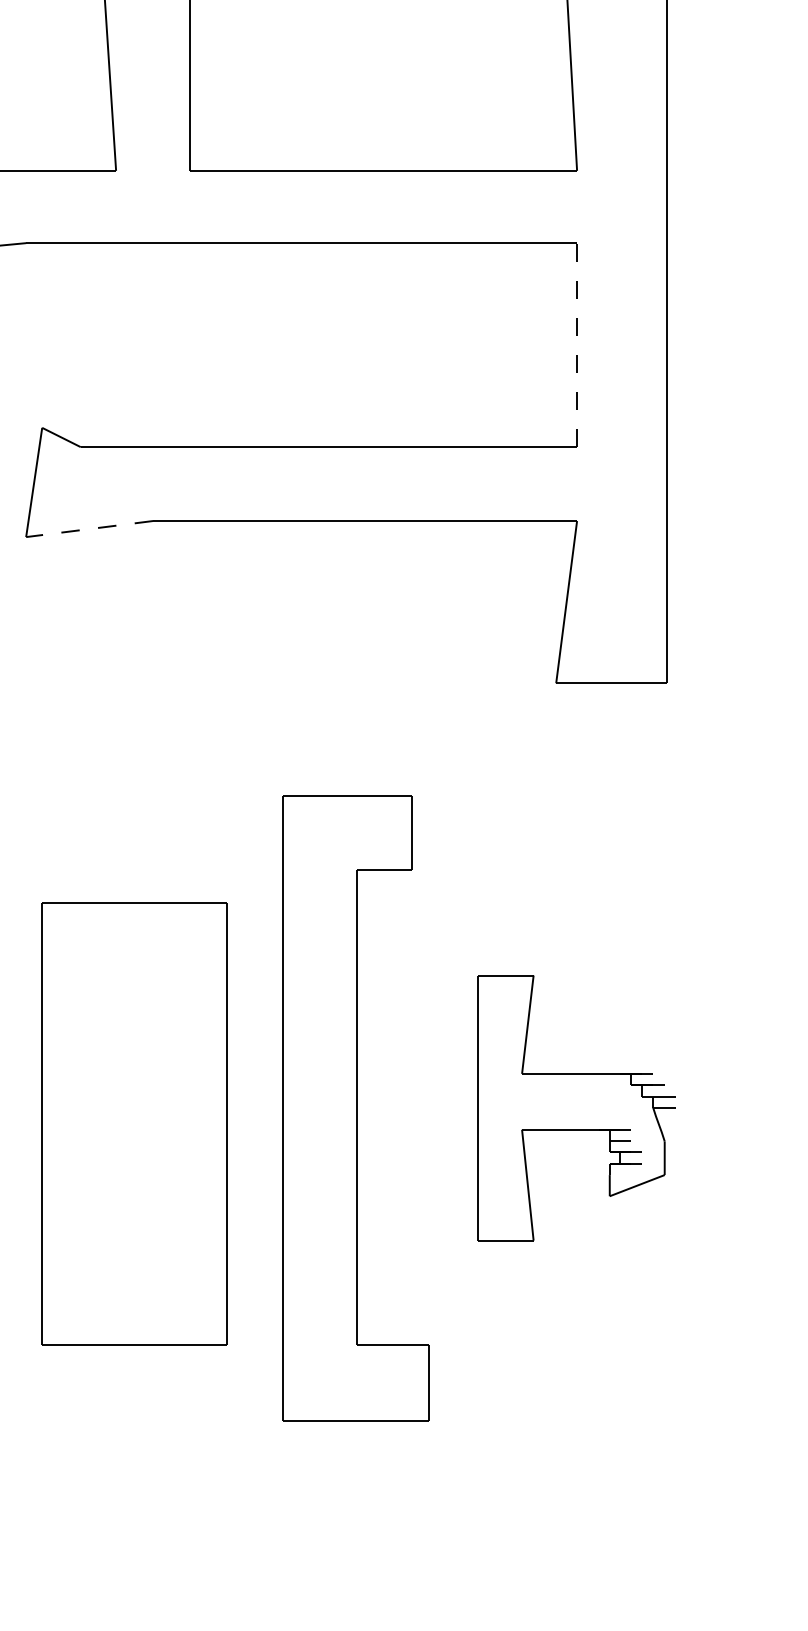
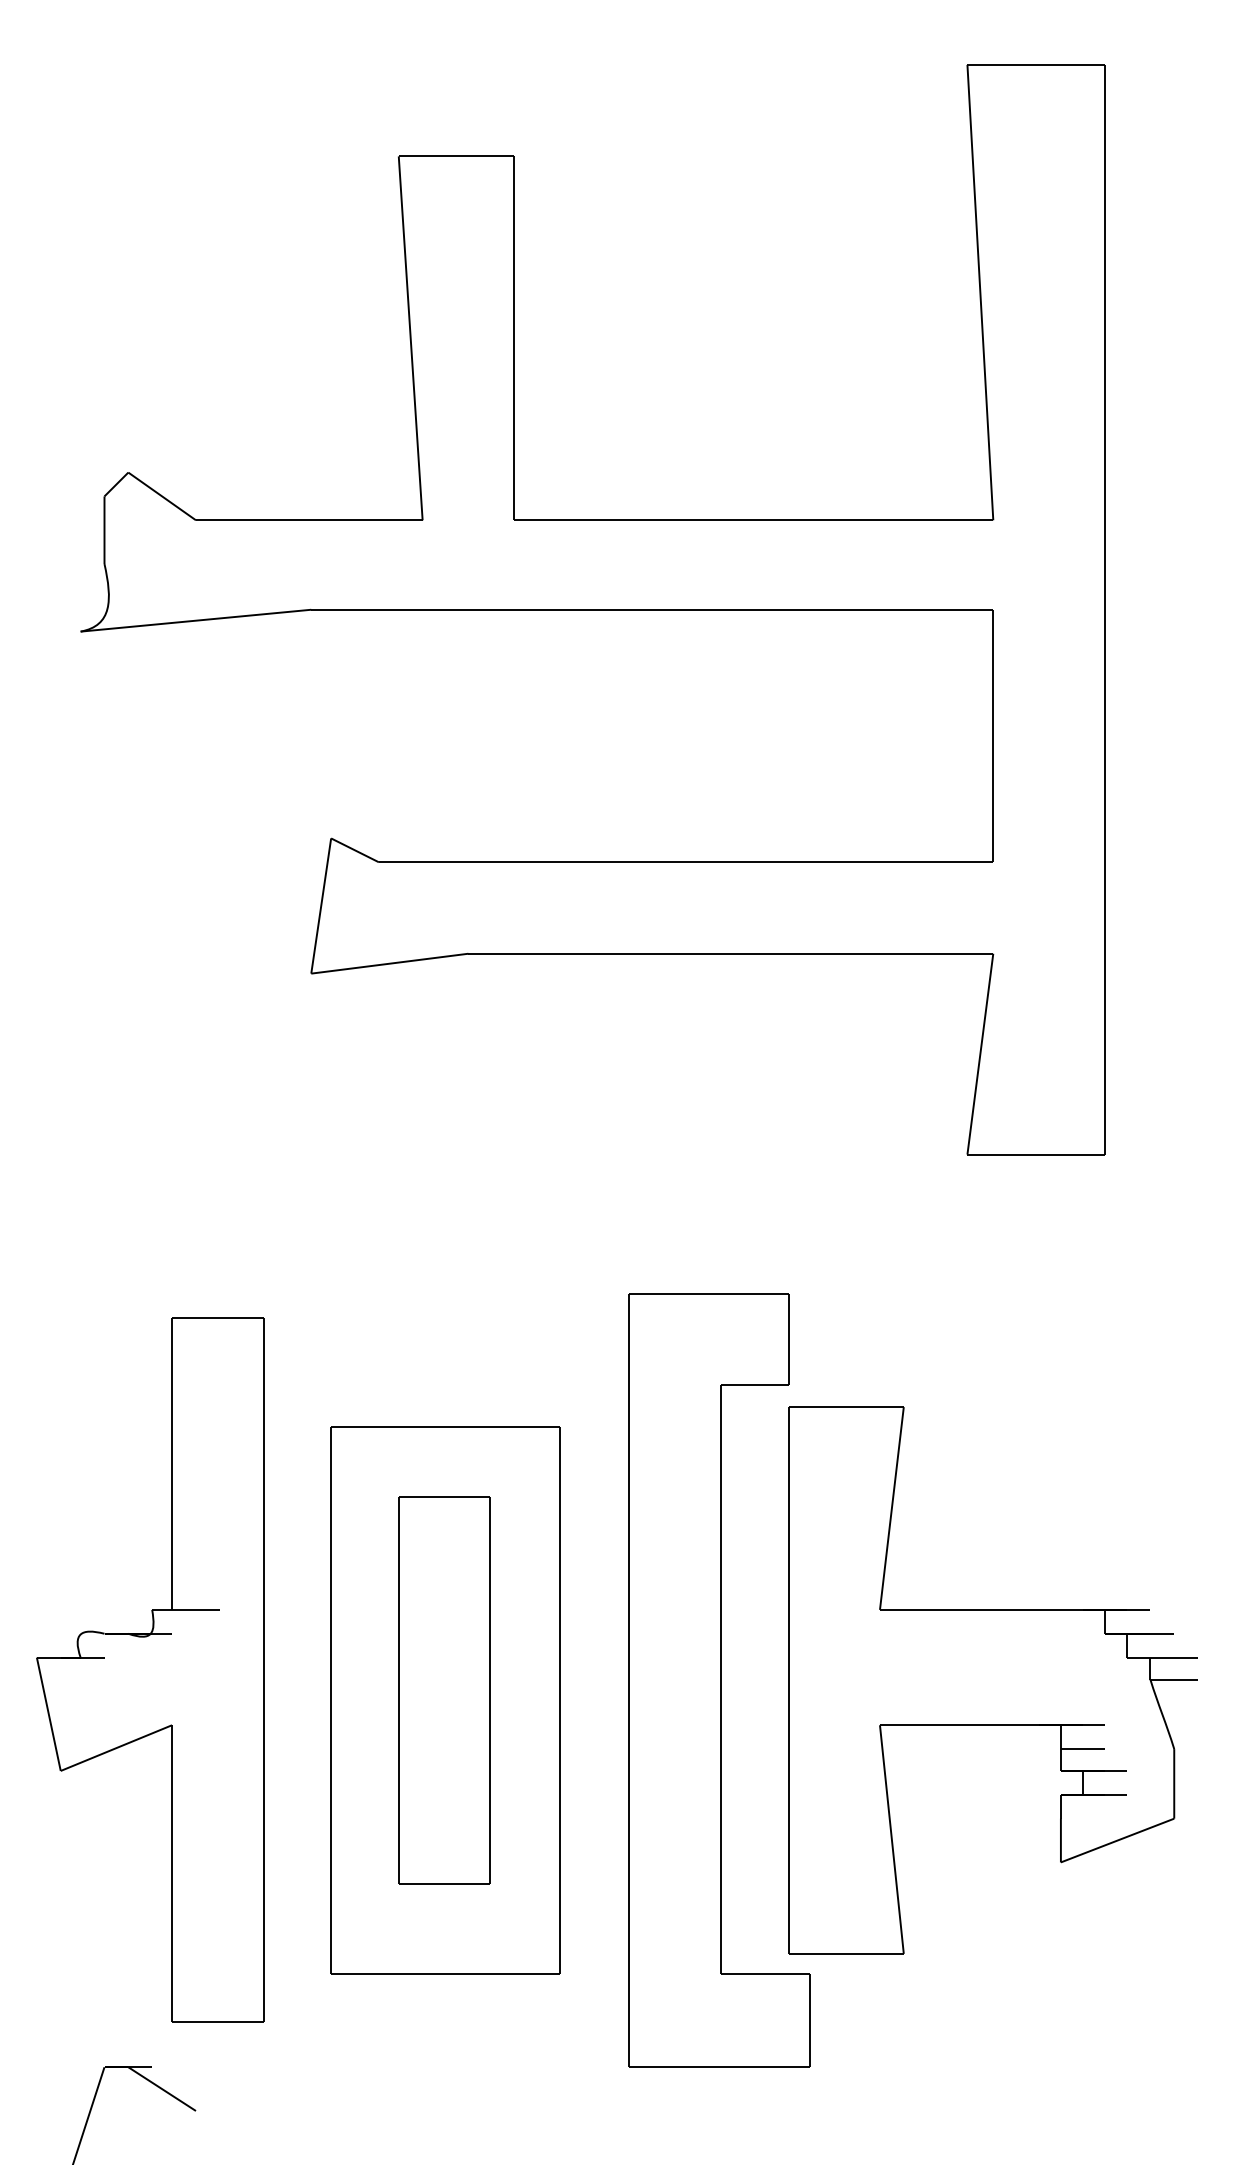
line: (577, 344) -> (993, 735), dashed -> solid
line: (89, 528) -> (389, 963), dashed -> solid
part: (576, 1108) -> (992, 1680), size x1.67
part: (133, 1116) -> (444, 1690), added

